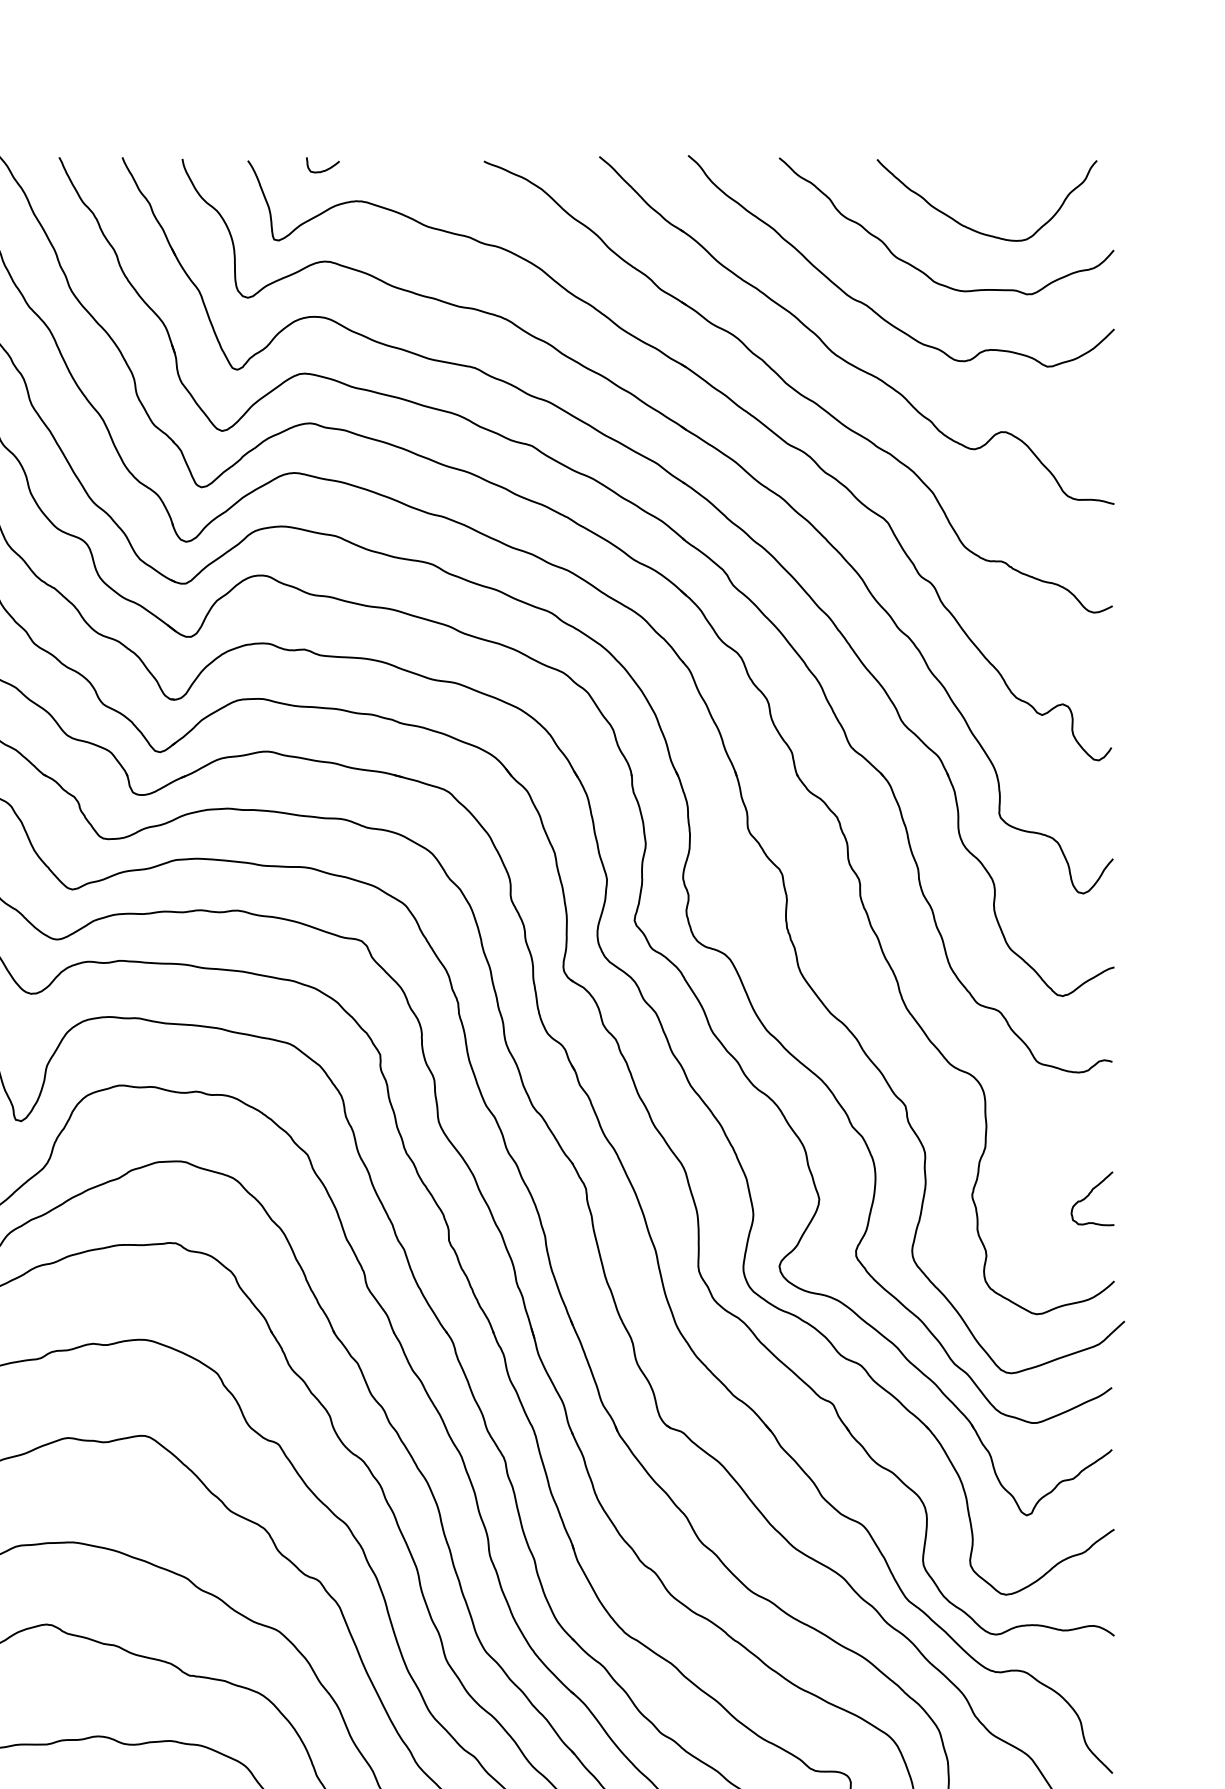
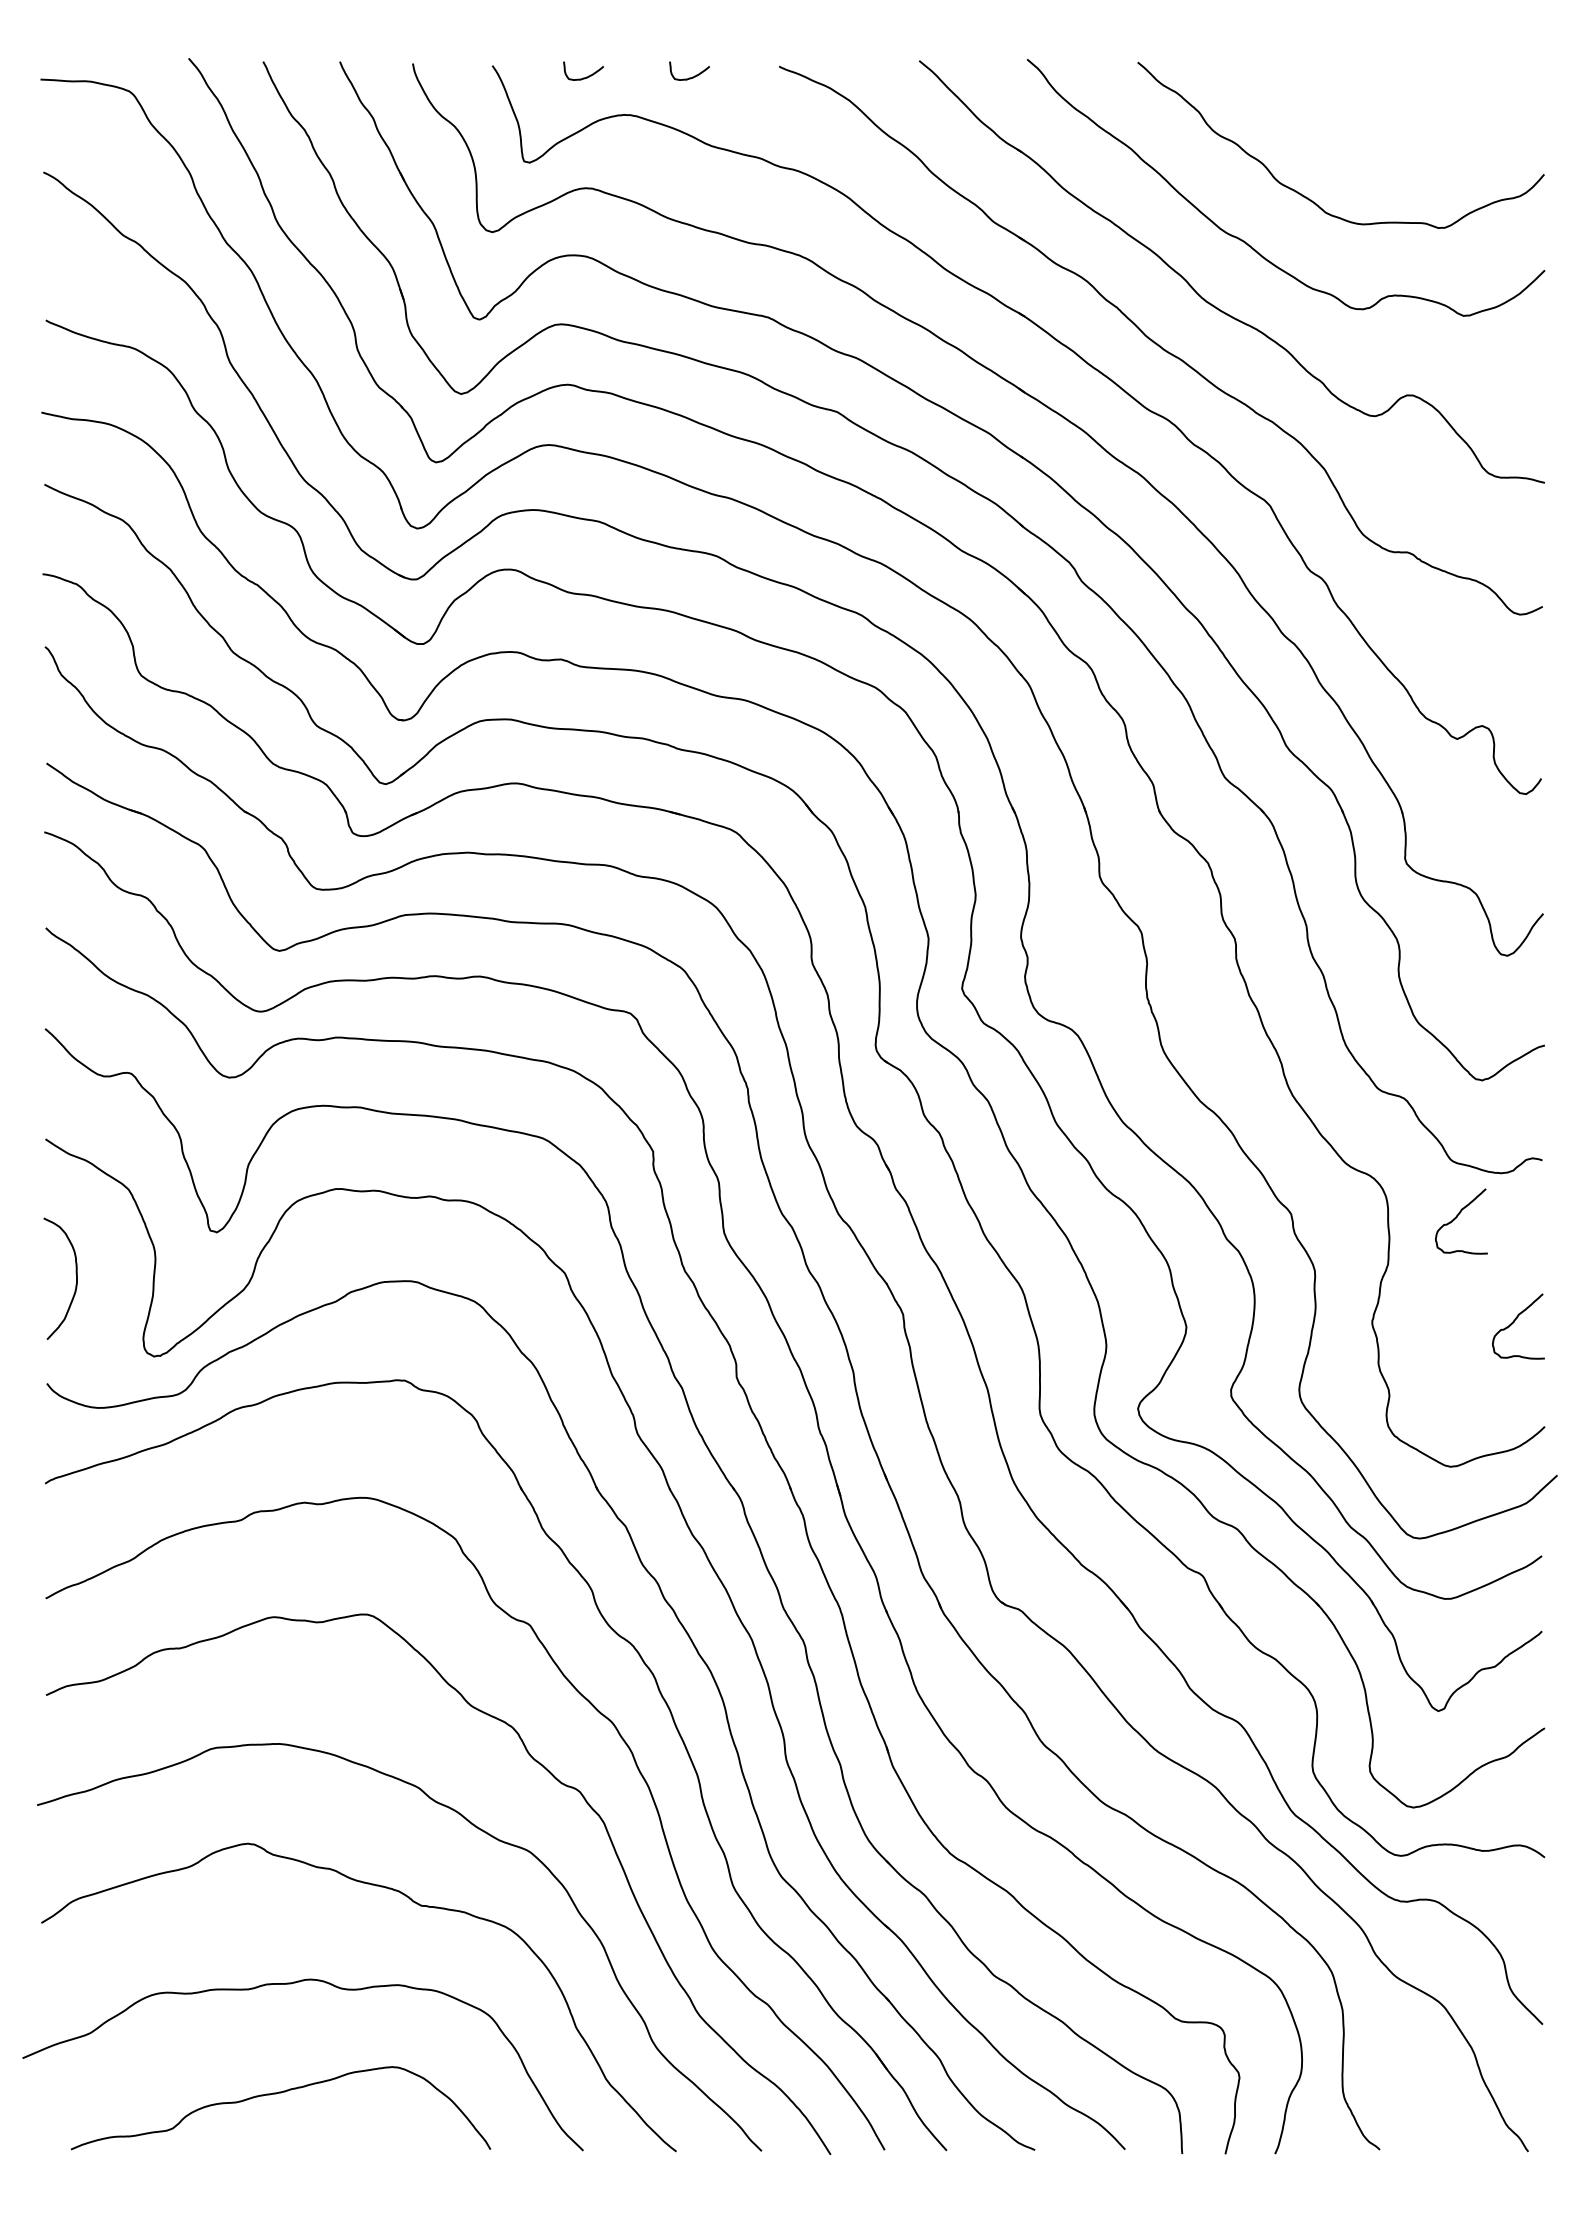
curve: (412, 169) -> (692, 76), added
curve: (976, 230) -> (1377, 150), removed
curve: (1042, 1108) -> (1457, 1217), added

